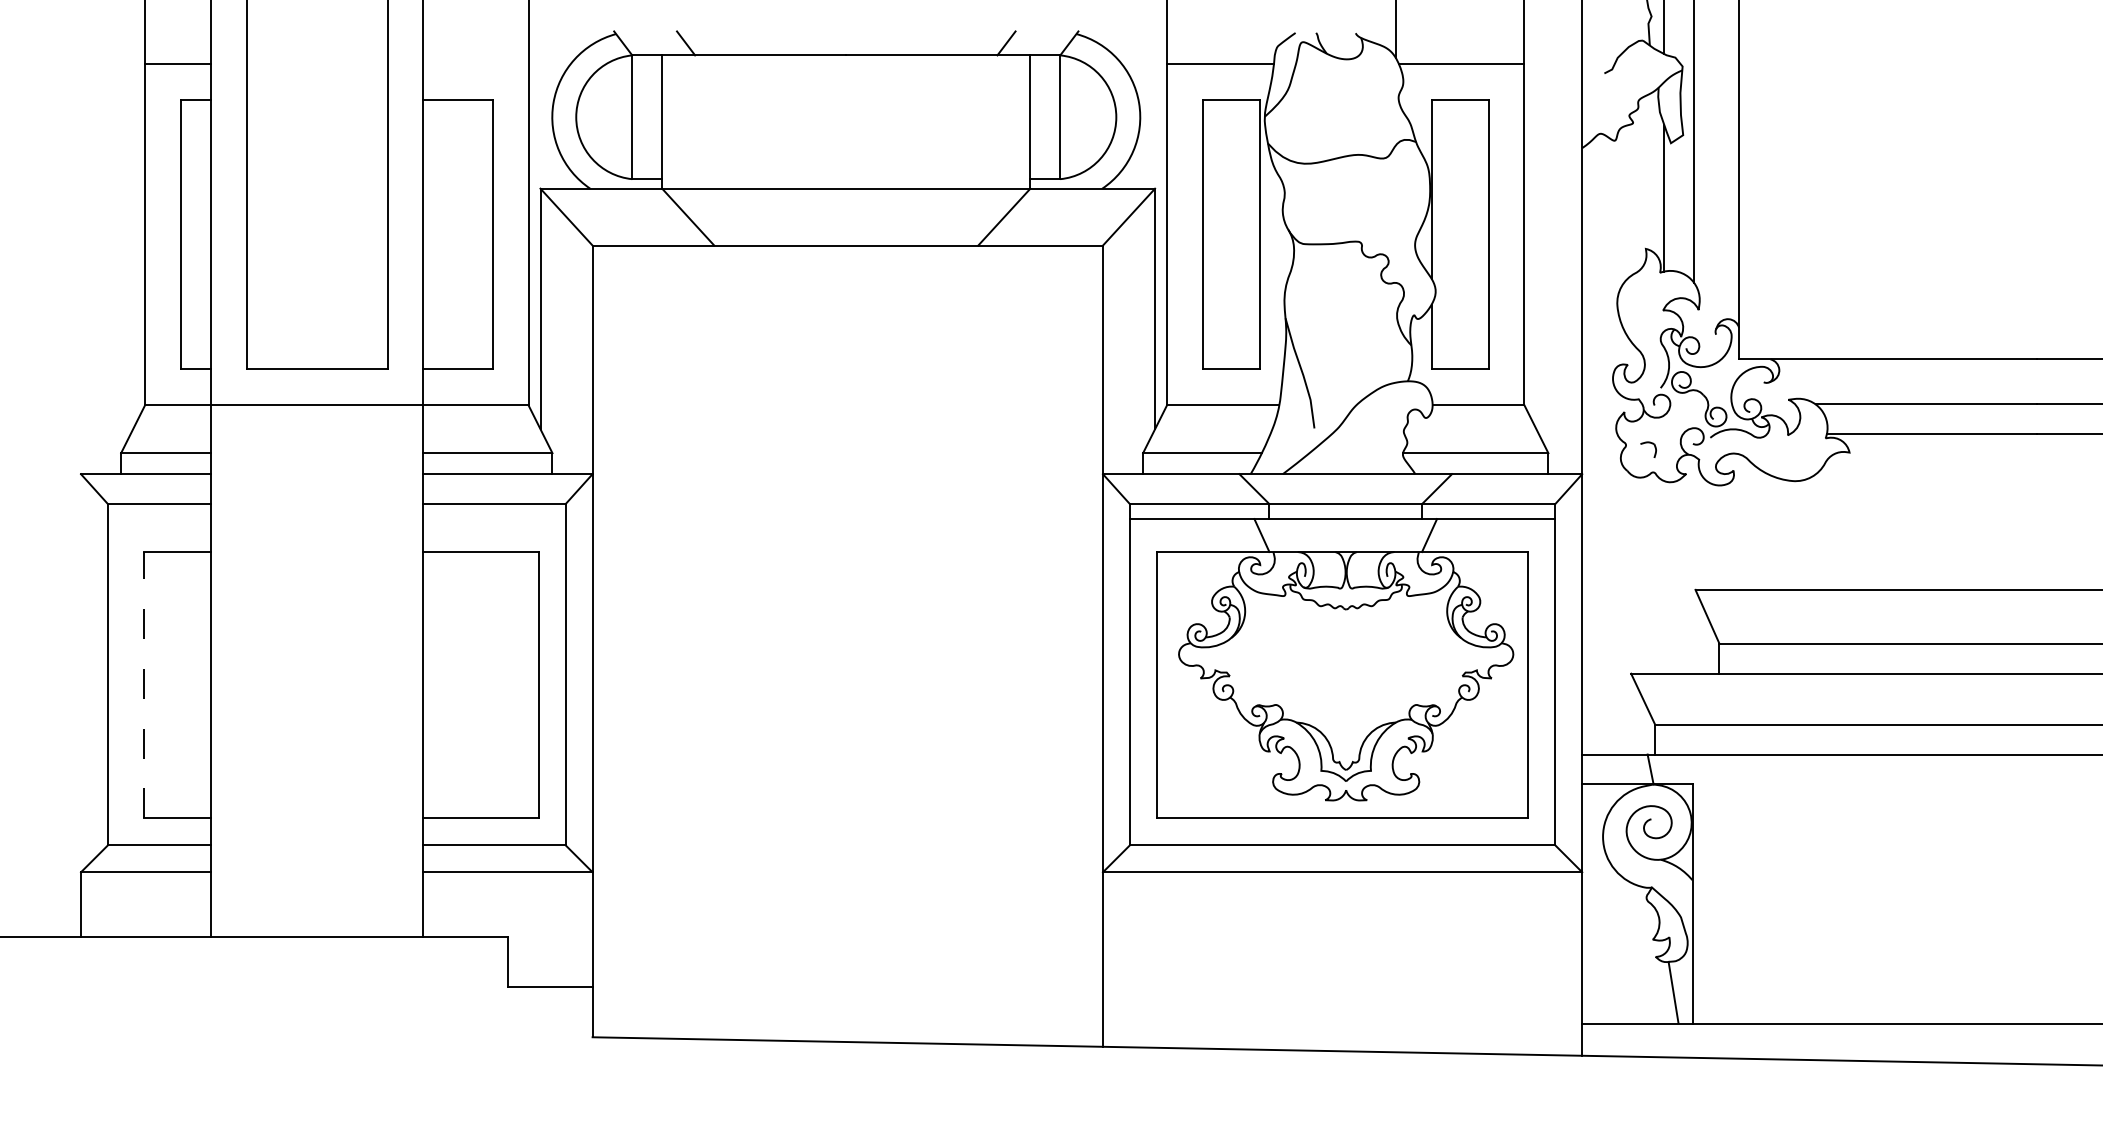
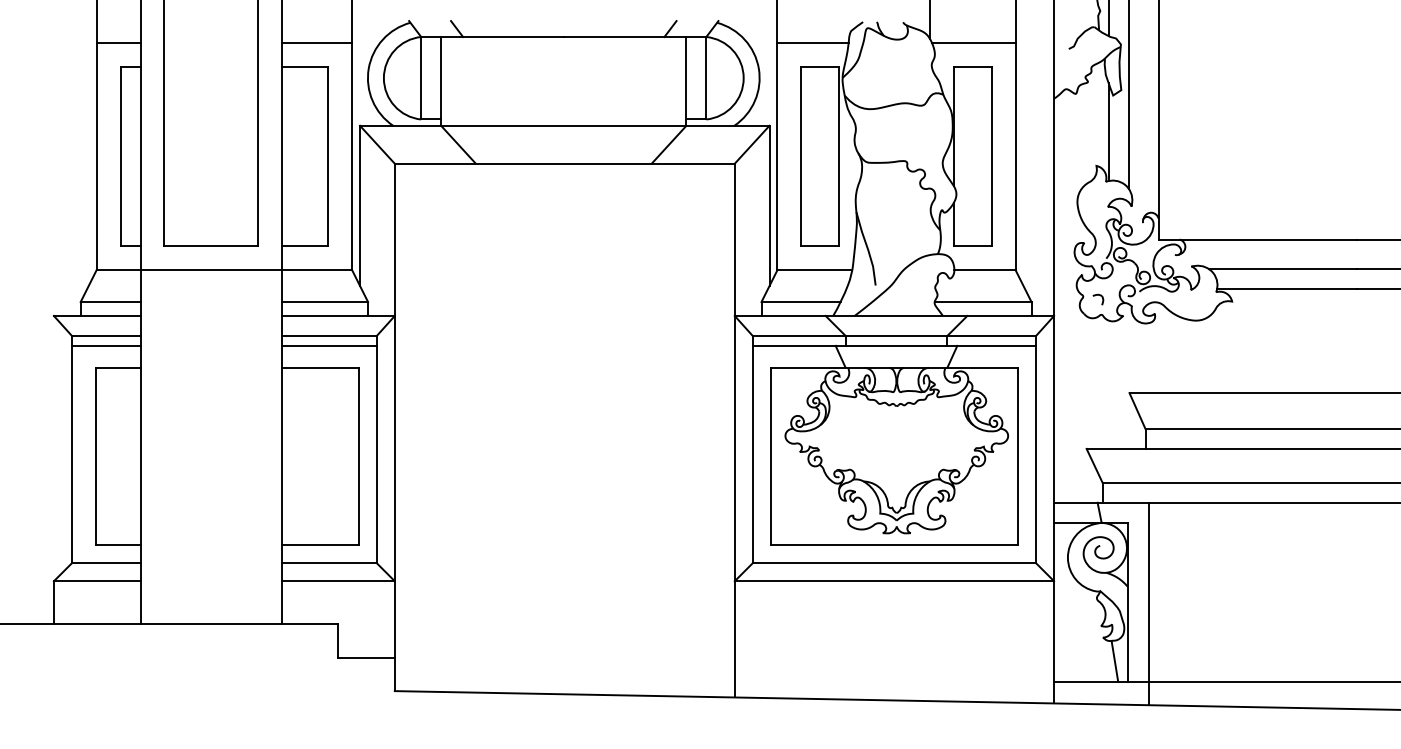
line: (476, 63) -> (317, 42), added
line: (158, 518) -> (105, 345), added
line: (494, 518) -> (329, 345), added
line: (143, 685) -> (95, 456), dashed -> solid
line: (1725, 905) -> (1149, 603), added

